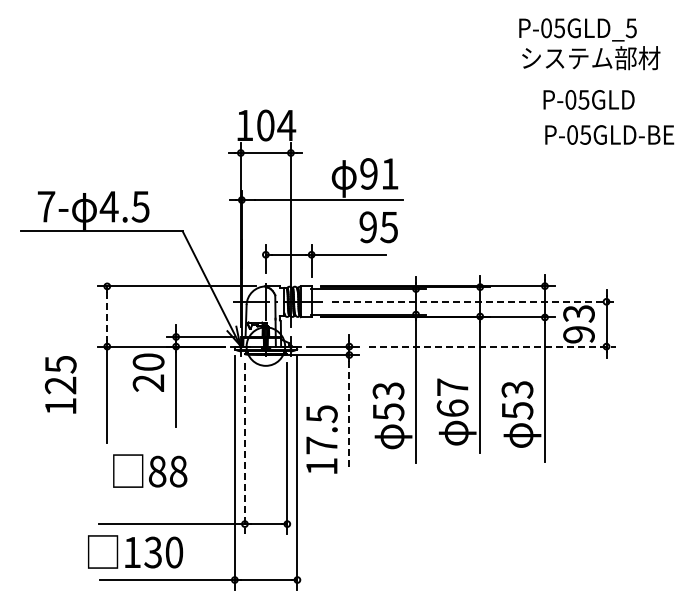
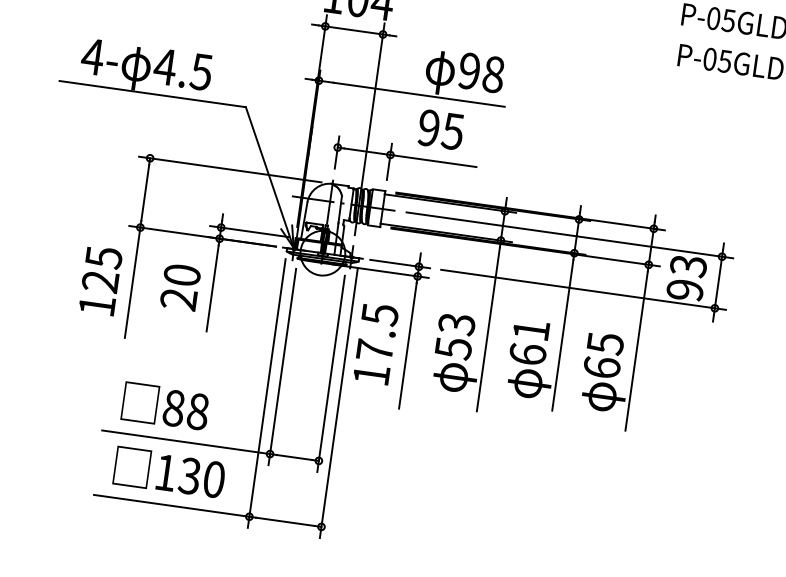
text: (389, 173) -> (493, 74), 91 -> 98
text: (45, 206) -> (91, 56), 7- -> 4-
text: (378, 227) -> (440, 129), moved
line: (474, 301) -> (570, 235), dashed -> solid
line: (107, 317) -> (145, 194), dashed -> solid
line: (492, 346) -> (583, 289), dashed -> solid
text: (148, 372) -> (180, 287), moved
text: (60, 384) -> (100, 280), moved
text: (452, 386) -> (531, 329), 67 -> 61
text: (517, 400) -> (603, 355), 53 -> 65
line: (349, 415) -> (407, 346), dashed -> solid
text: (321, 439) -> (375, 343), moved
line: (244, 448) -> (281, 366), dashed -> solid
text: (150, 470) -> (166, 405), moved
text: (135, 551) -> (169, 472), moved

